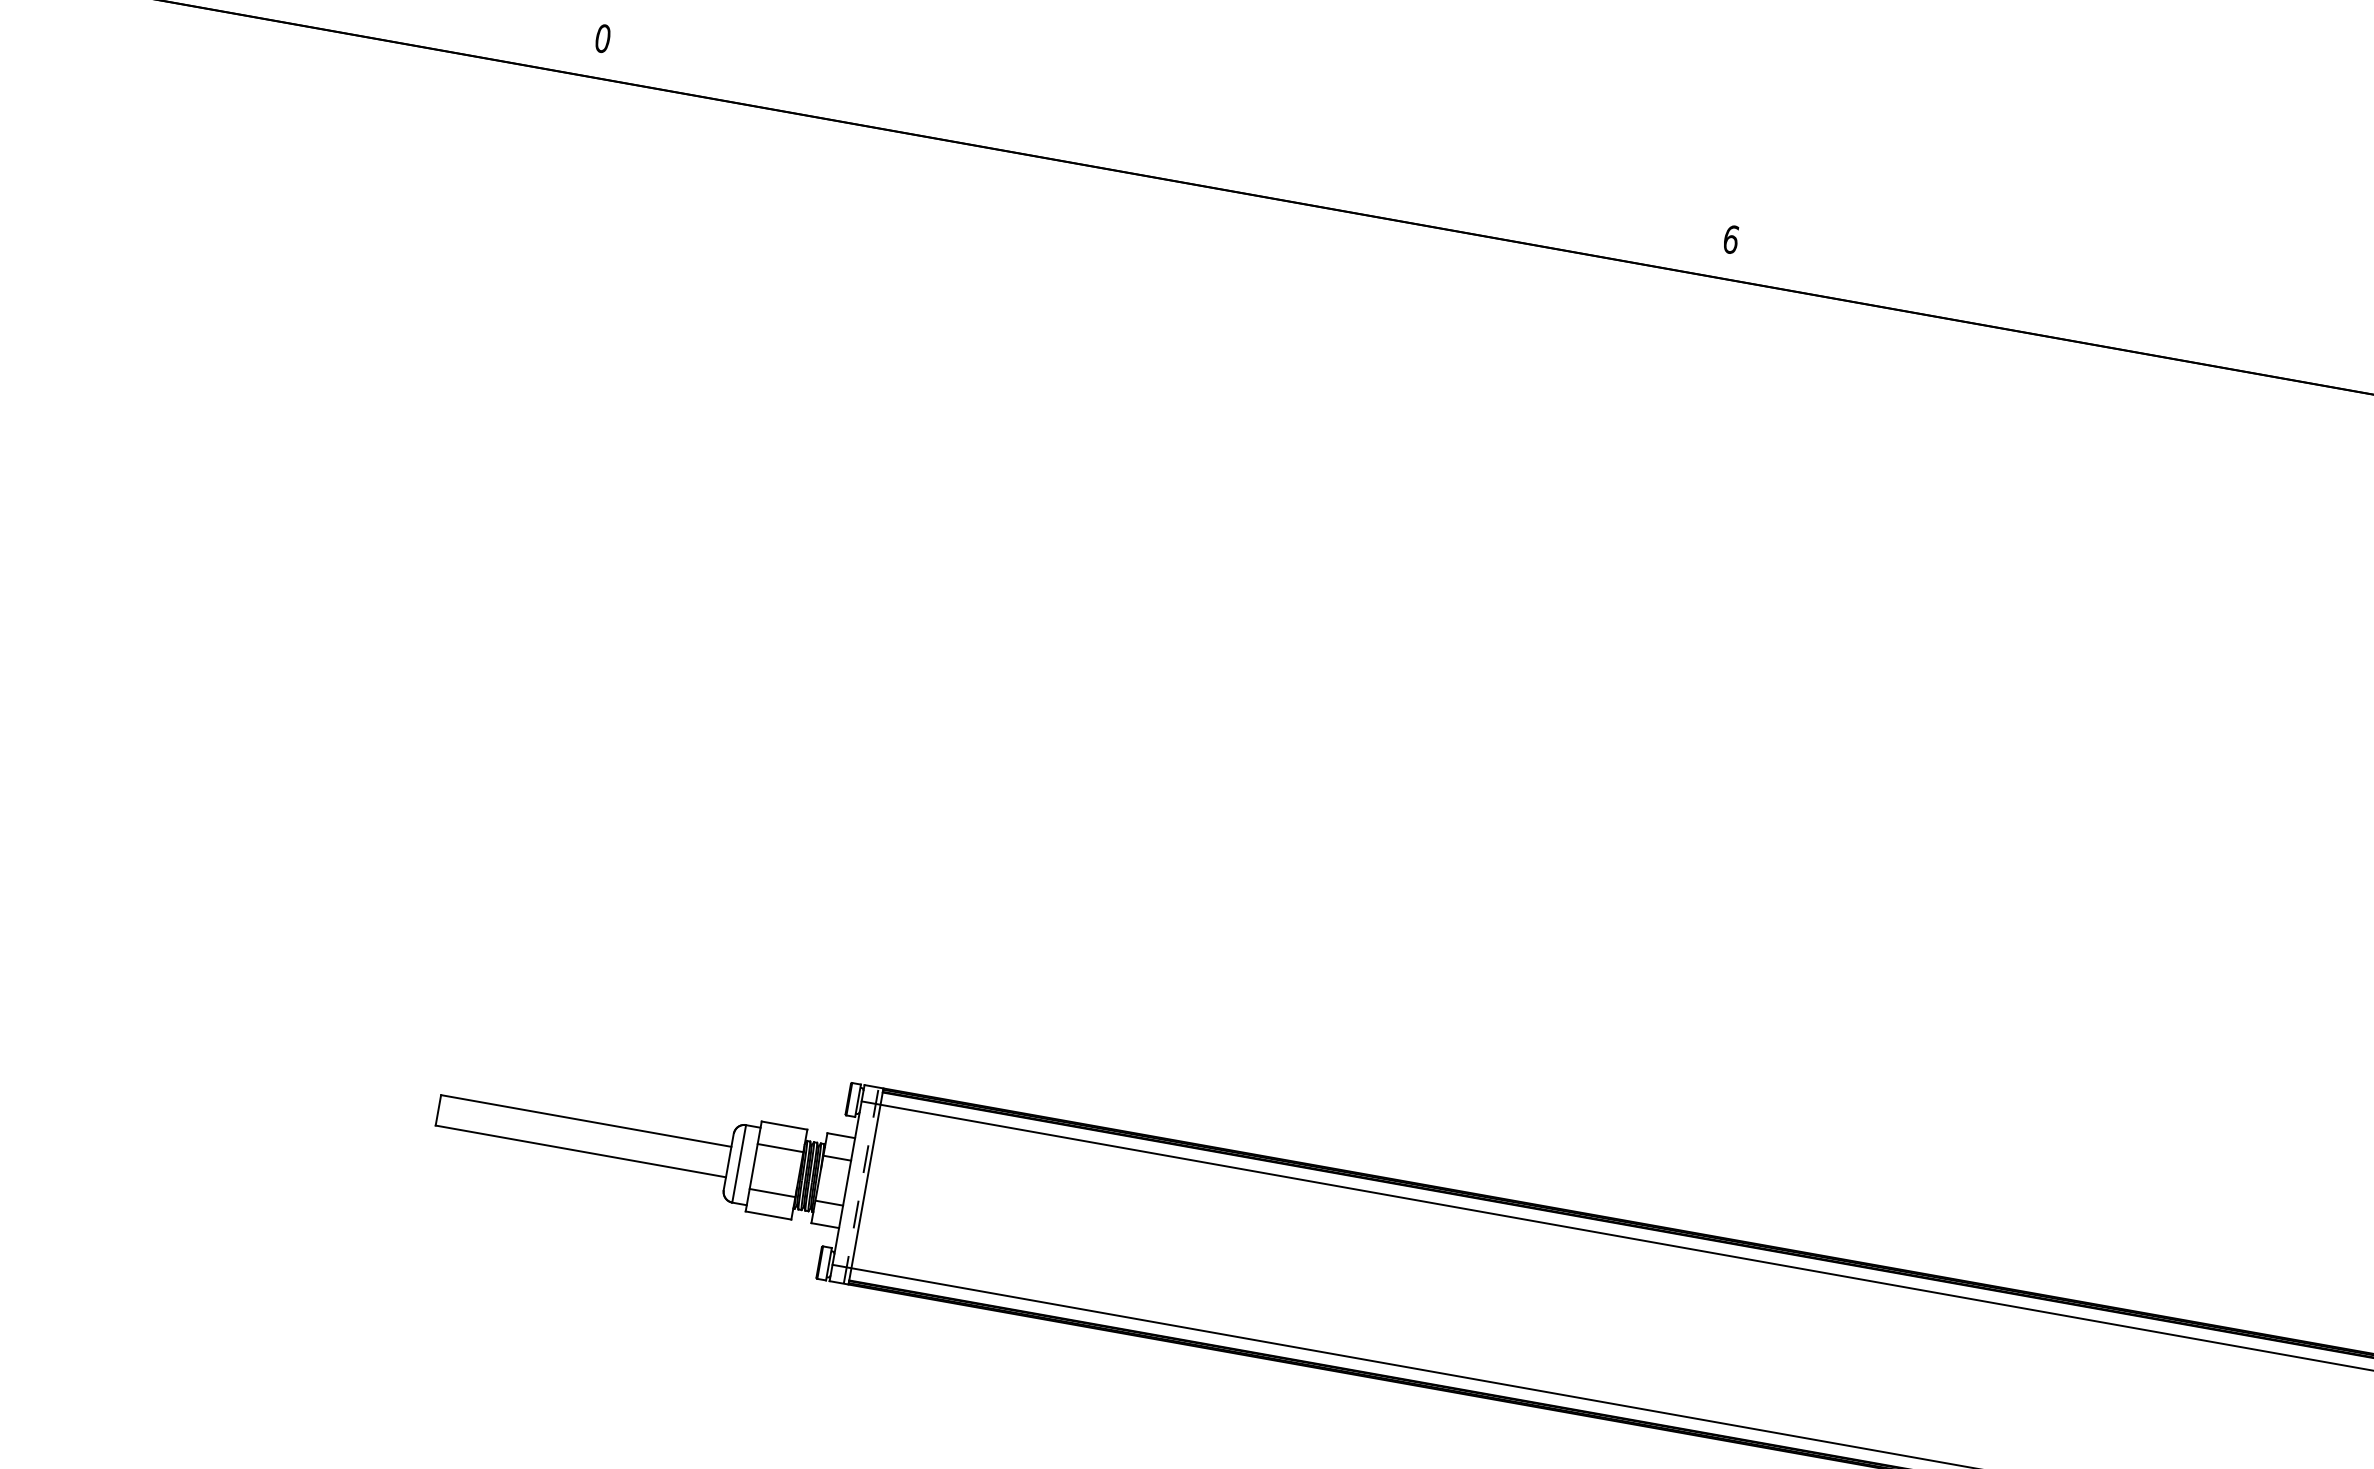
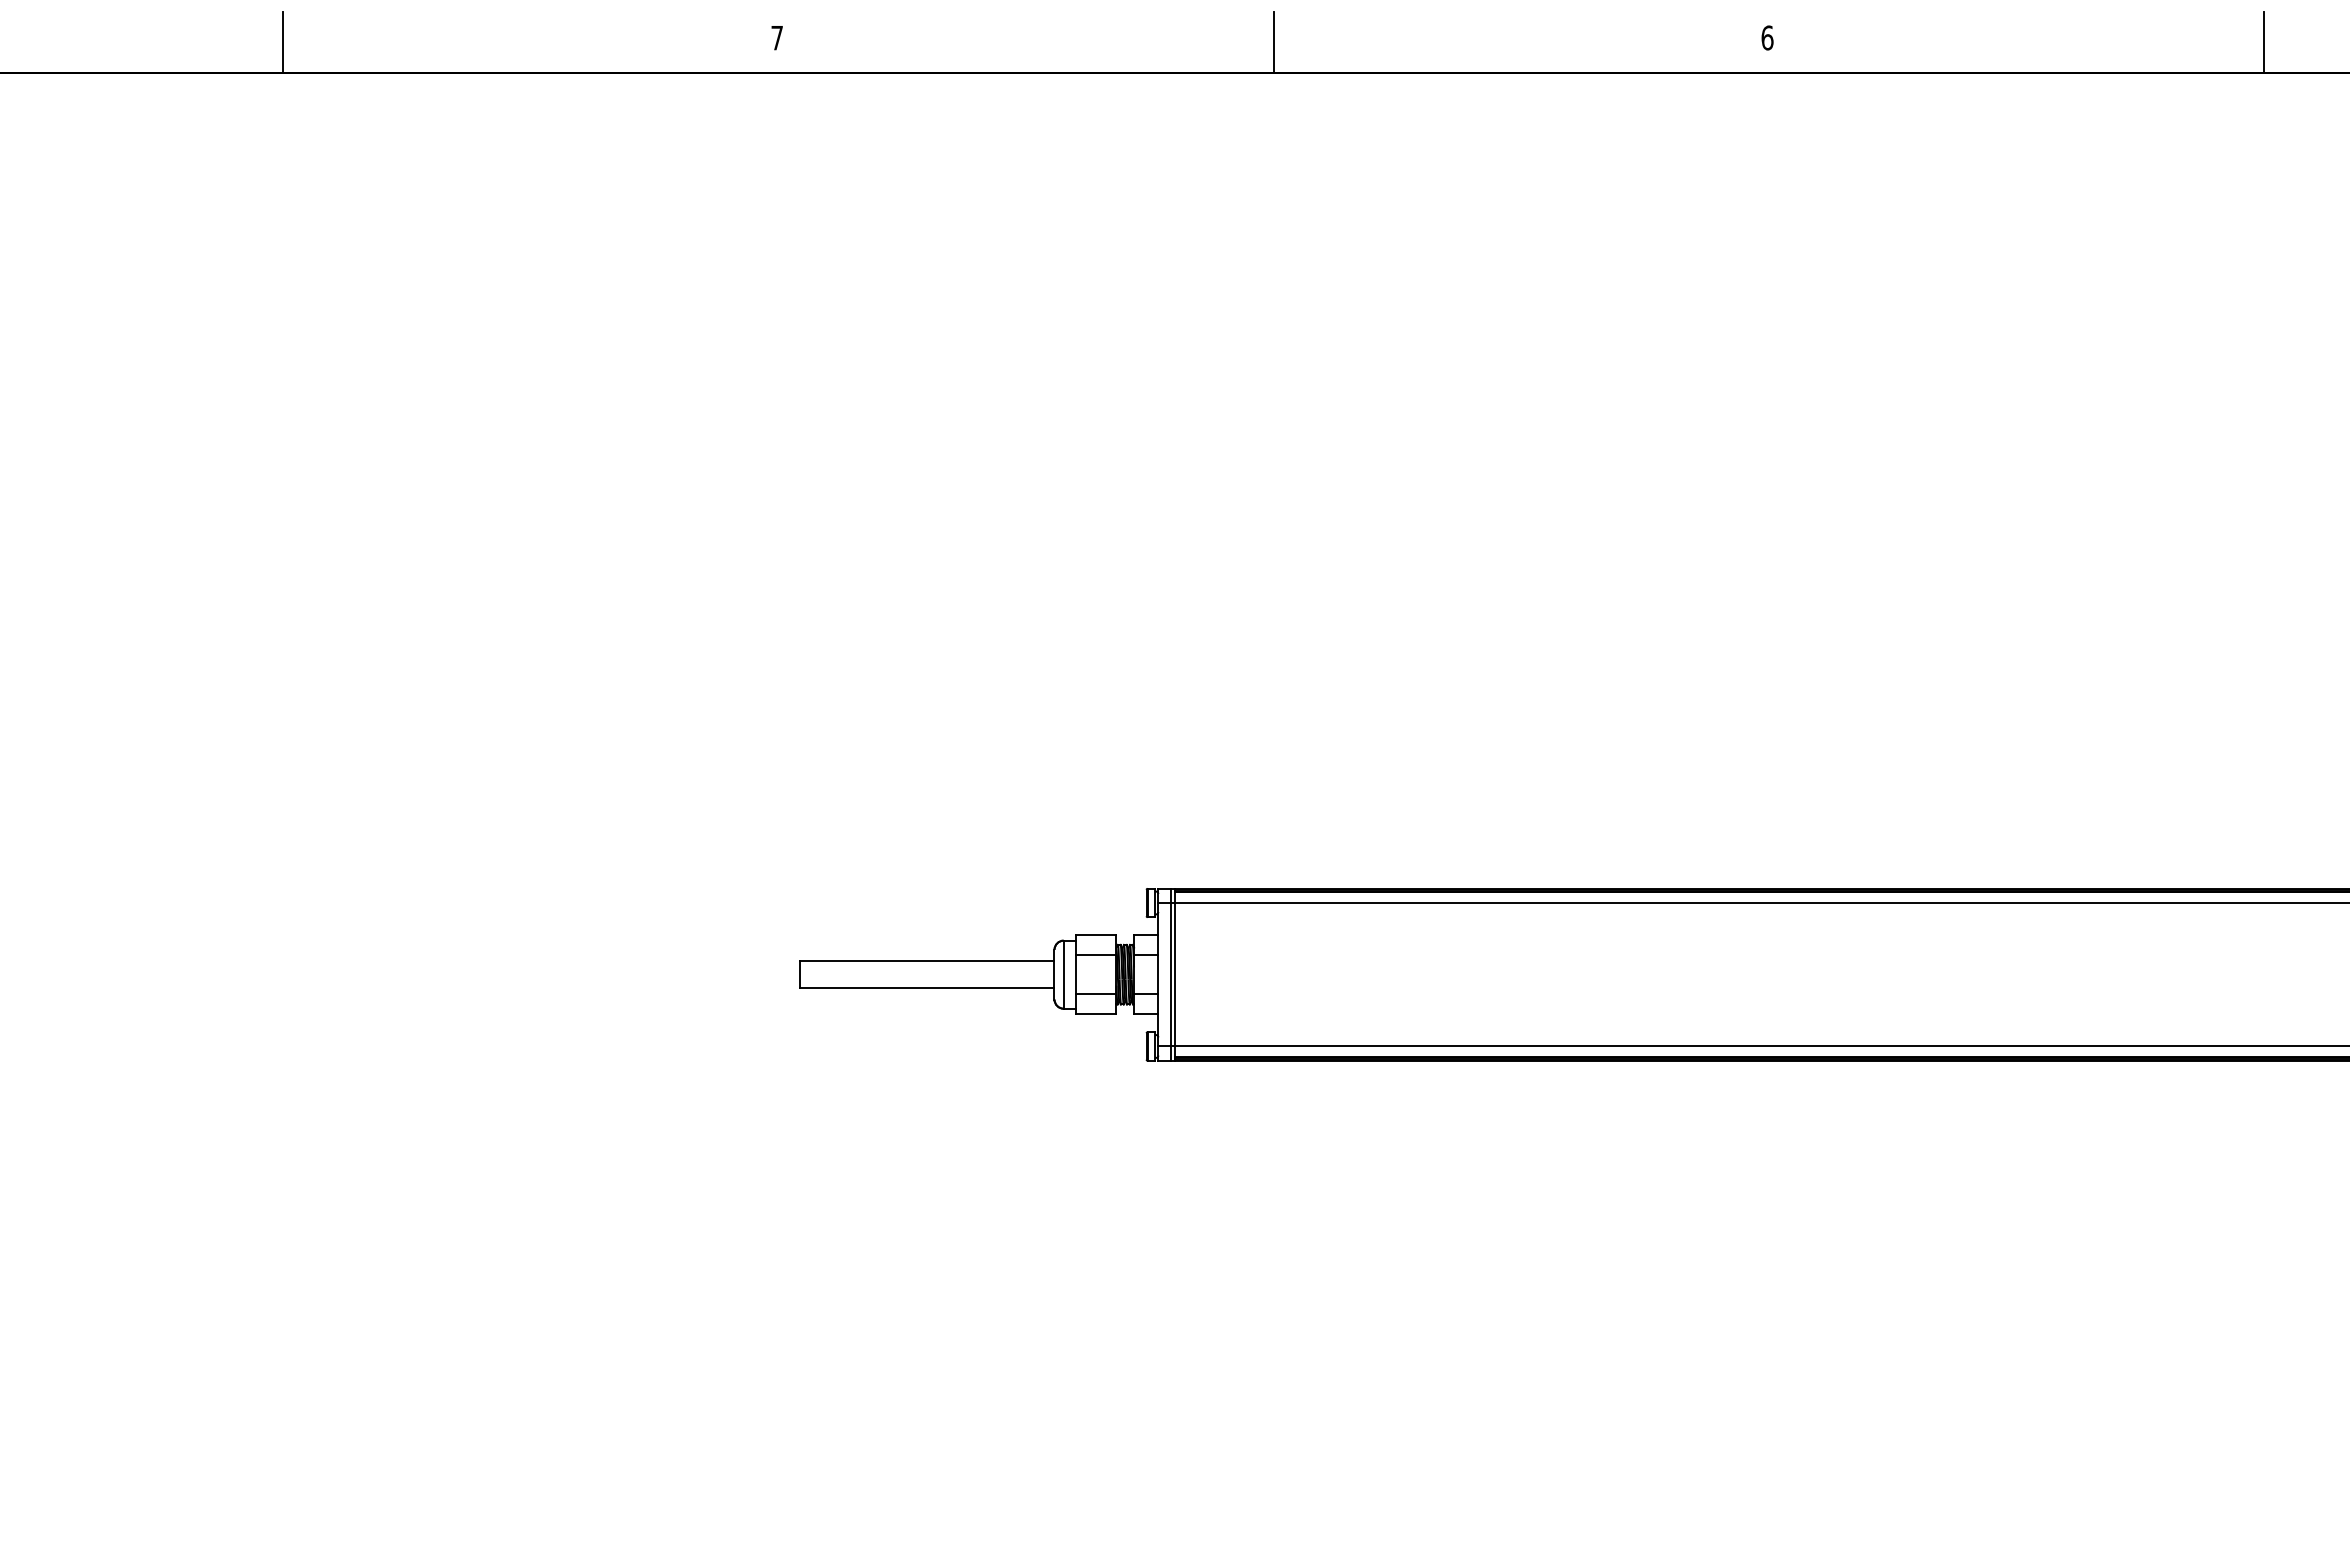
text: (603, 38) -> (777, 37), 0 -> 7
line: (1167, 143) -> (1273, 41), added
line: (2296, 345) -> (2264, 42), added
line: (860, 1185) -> (1170, 974), dashed -> solid

